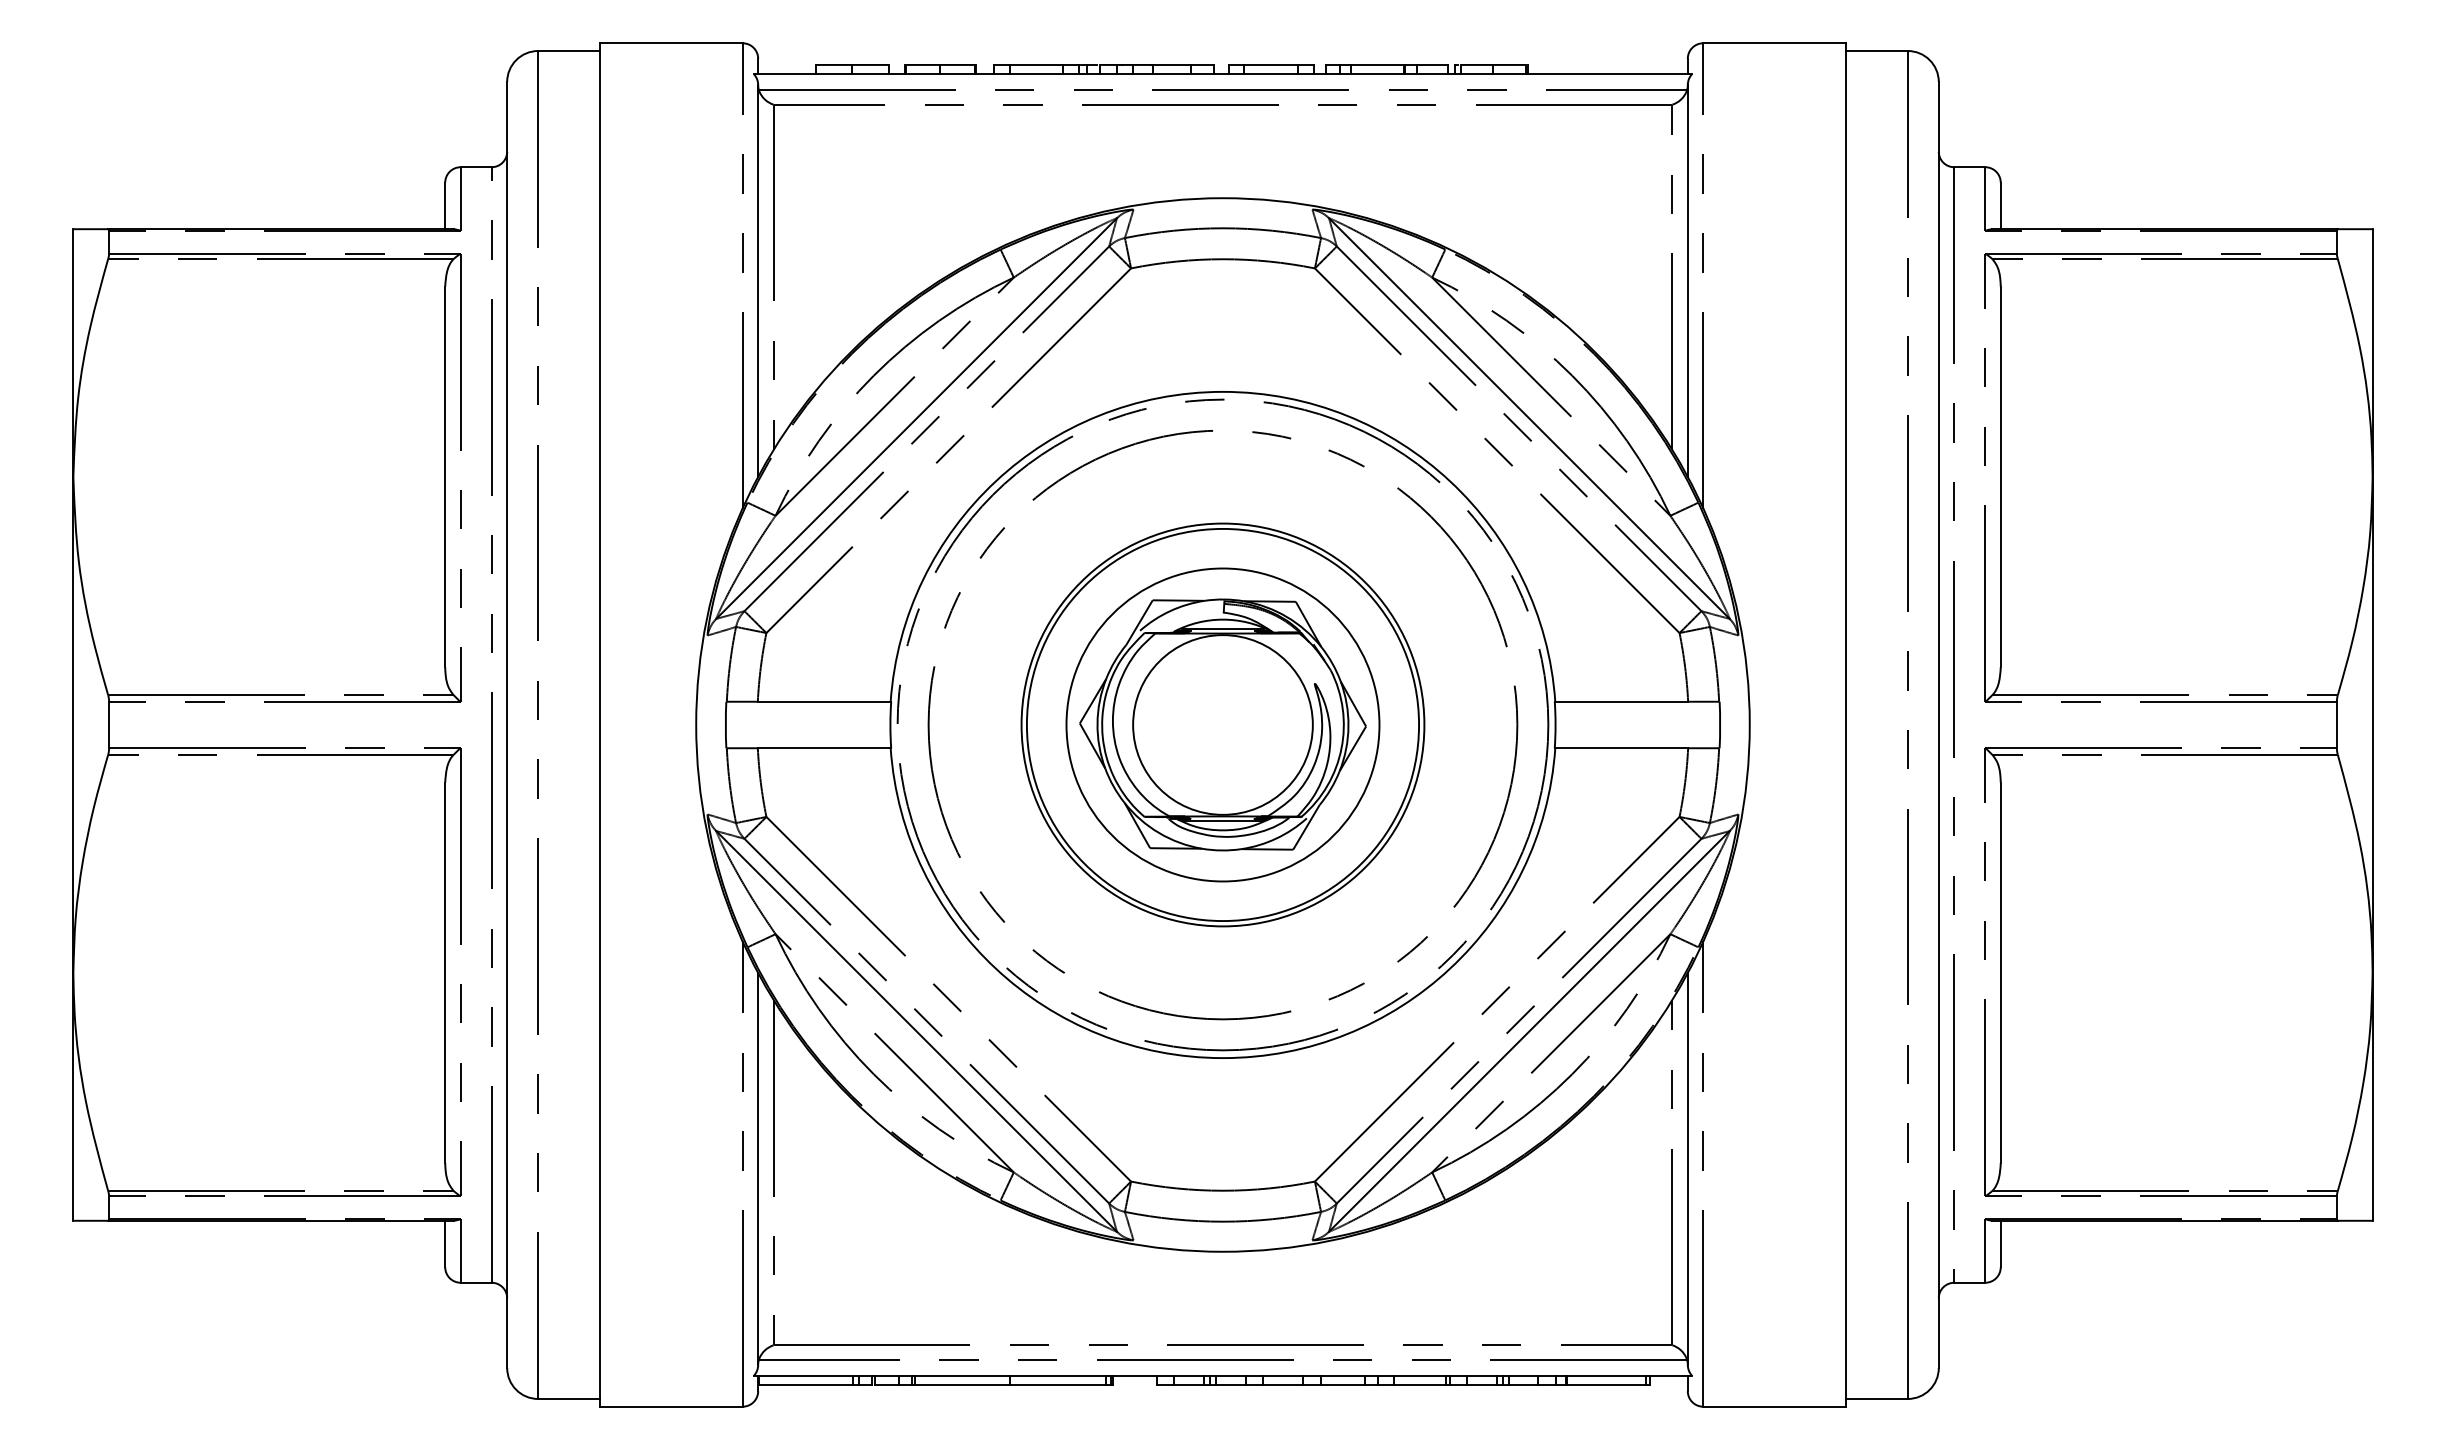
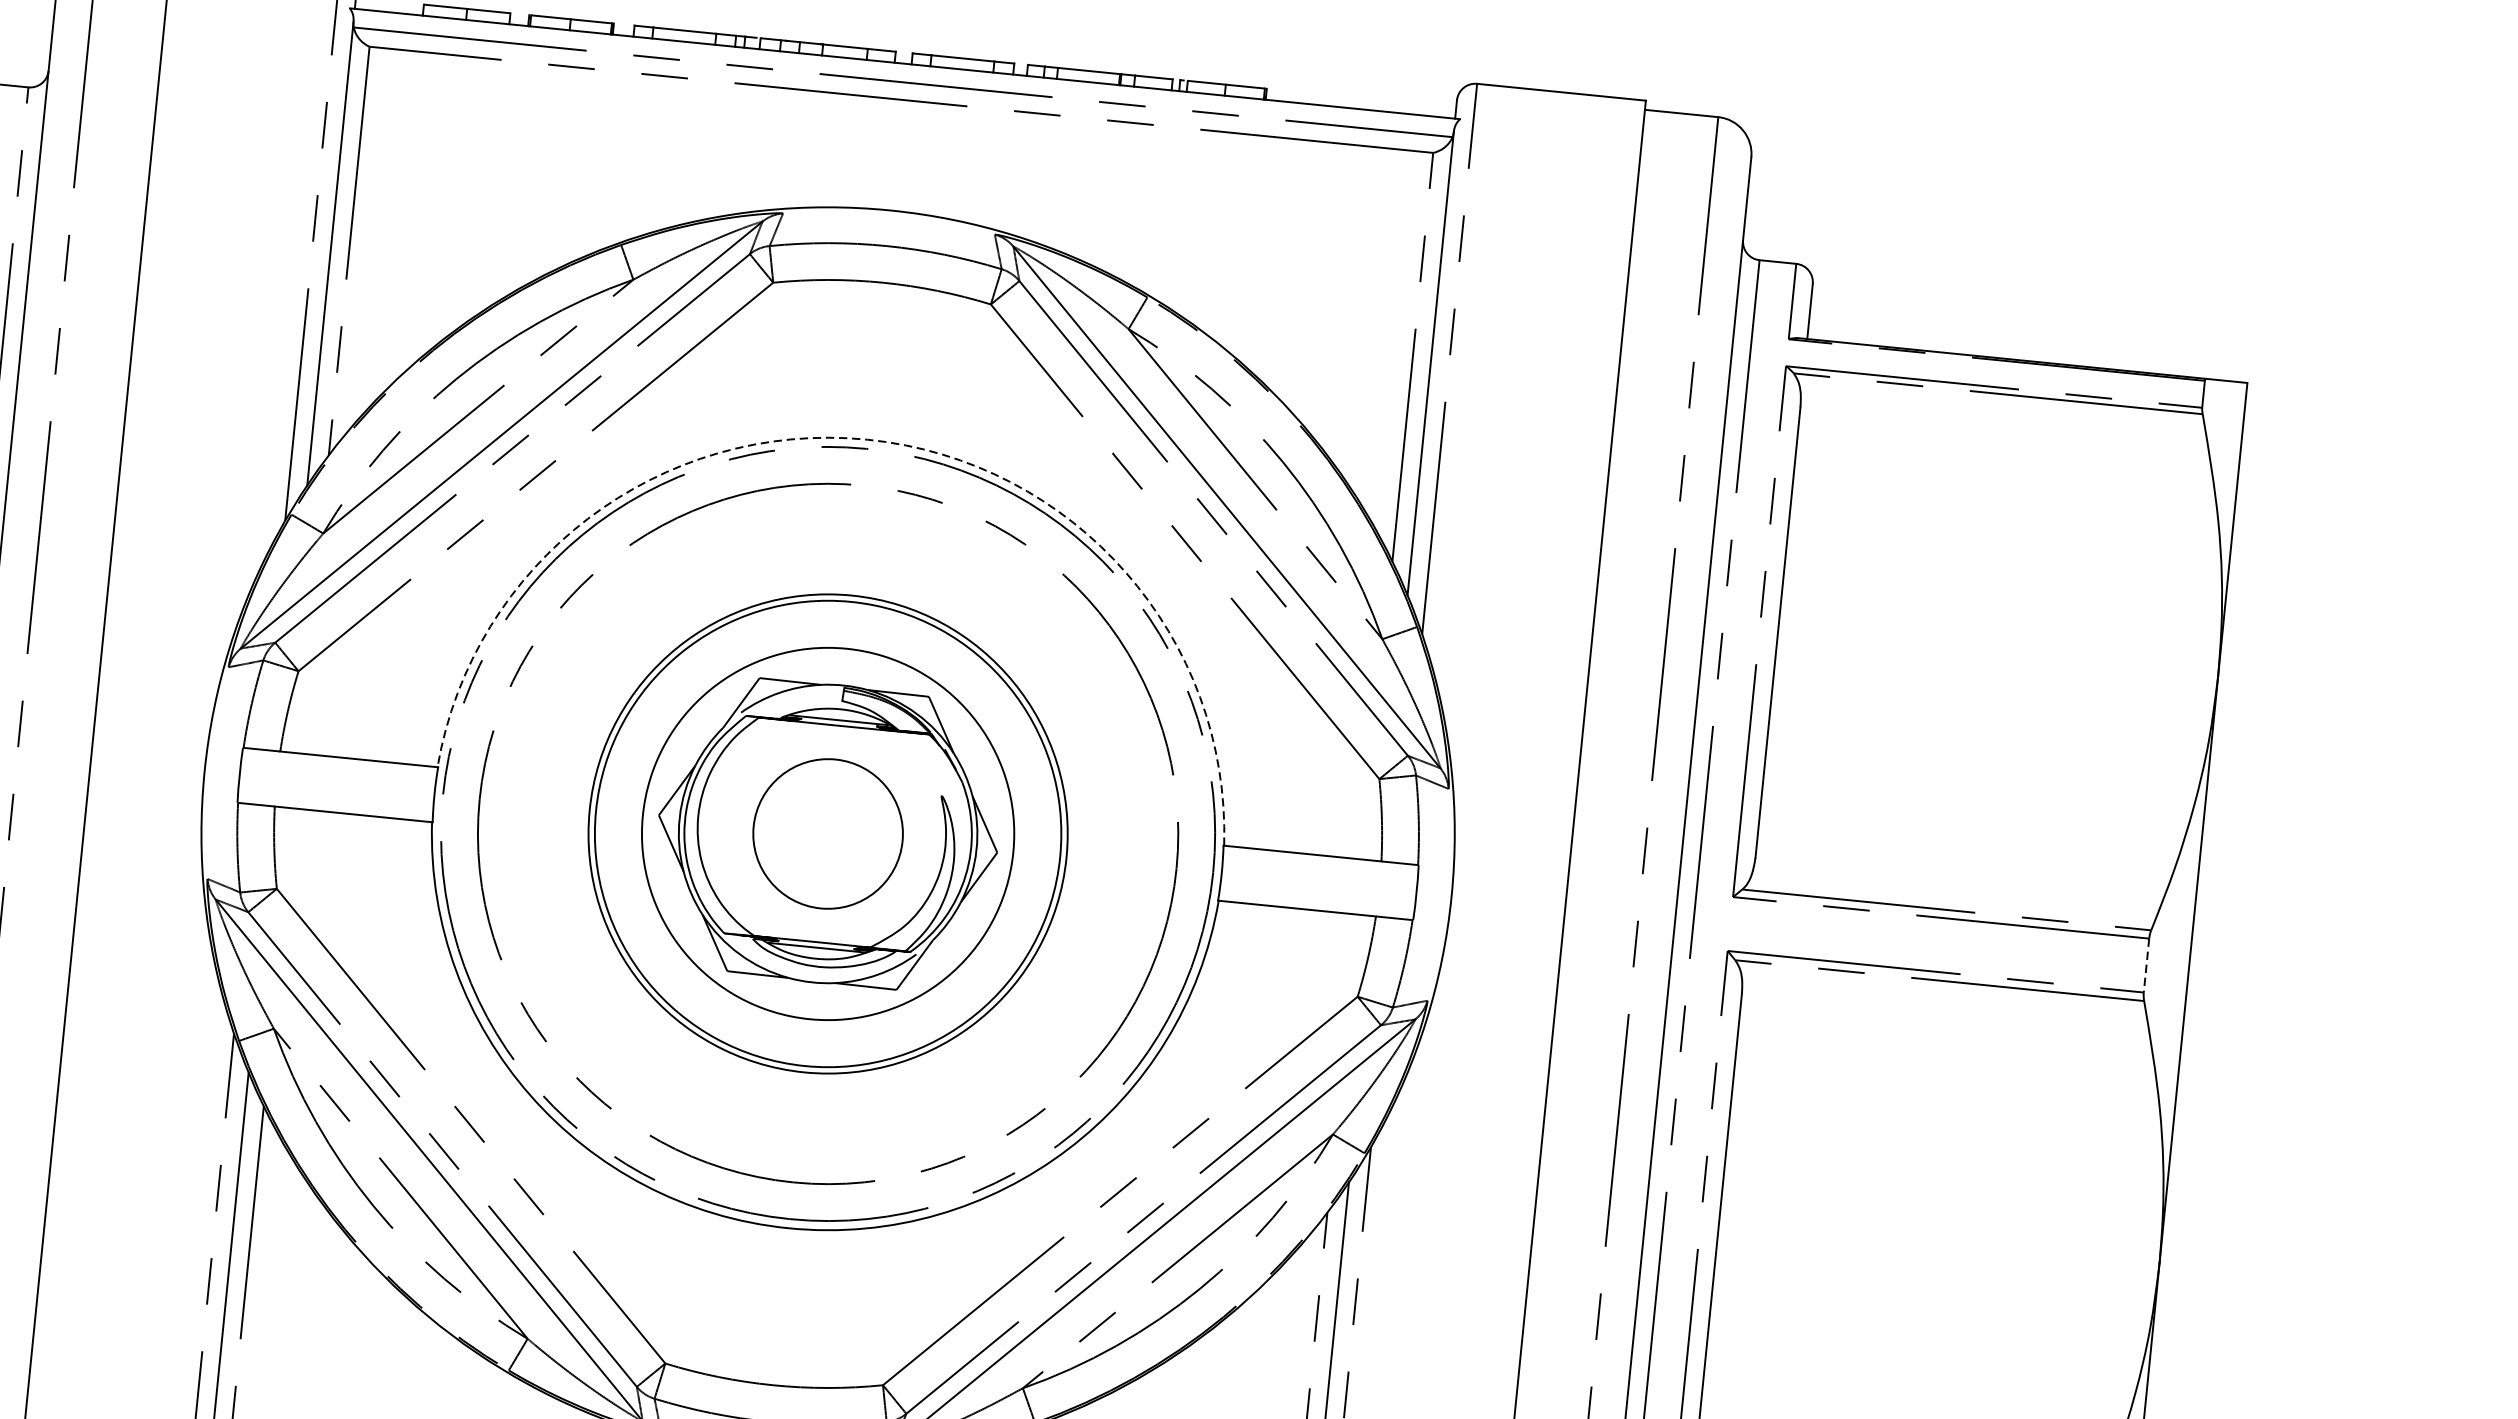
arc: (1222, 391) -> (866, 439), solid -> dashed
circle: (1222, 724) -> (827, 833), size x0.7
line: (2336, 725) -> (2146, 966), solid -> dashed

